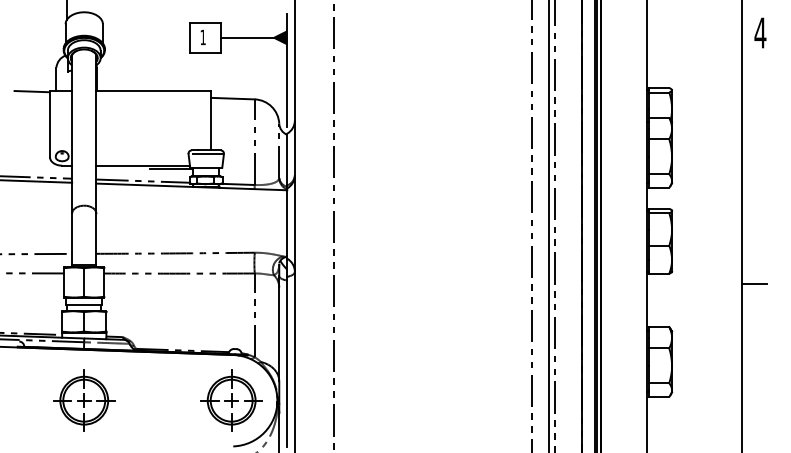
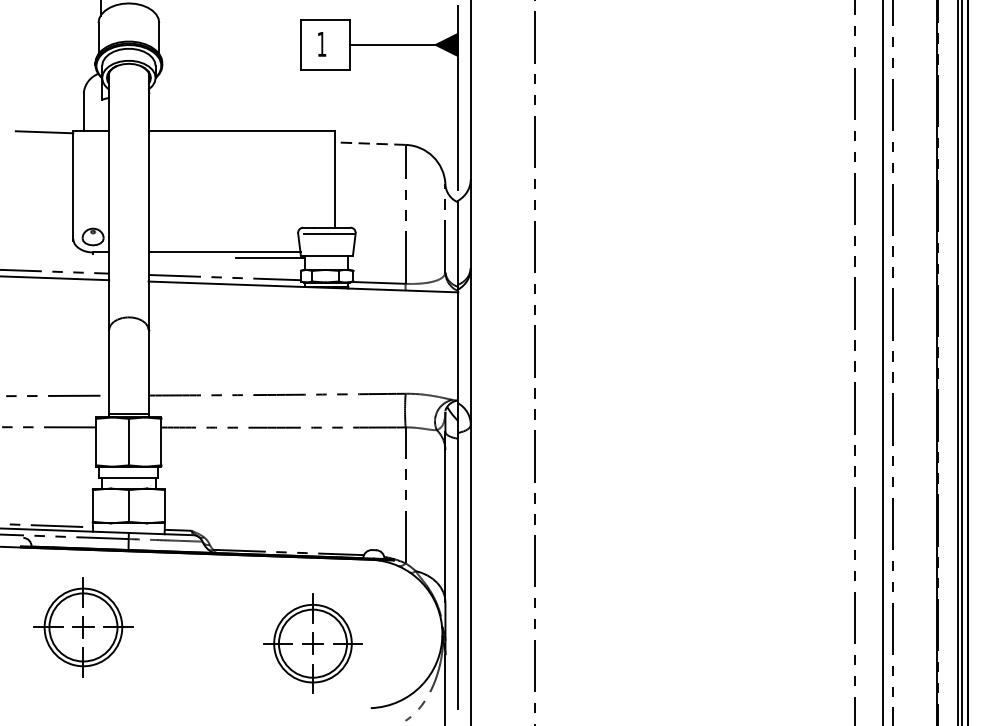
line: (233, 98) -> (371, 143), solid -> dashed
part: (84, 400) -> (83, 627), moved
part: (231, 400) -> (312, 643), moved

